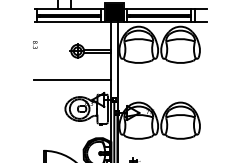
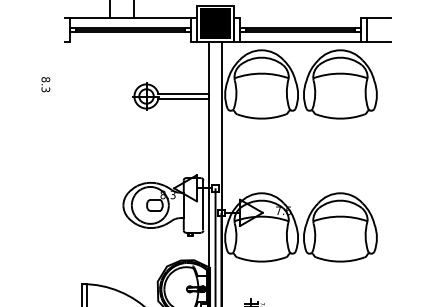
line: (159, 9) -> (300, 17), removed
line: (69, 22) -> (131, 42), removed
text: (35, 44) -> (46, 83), moved
line: (72, 80) -> (136, 151), removed

